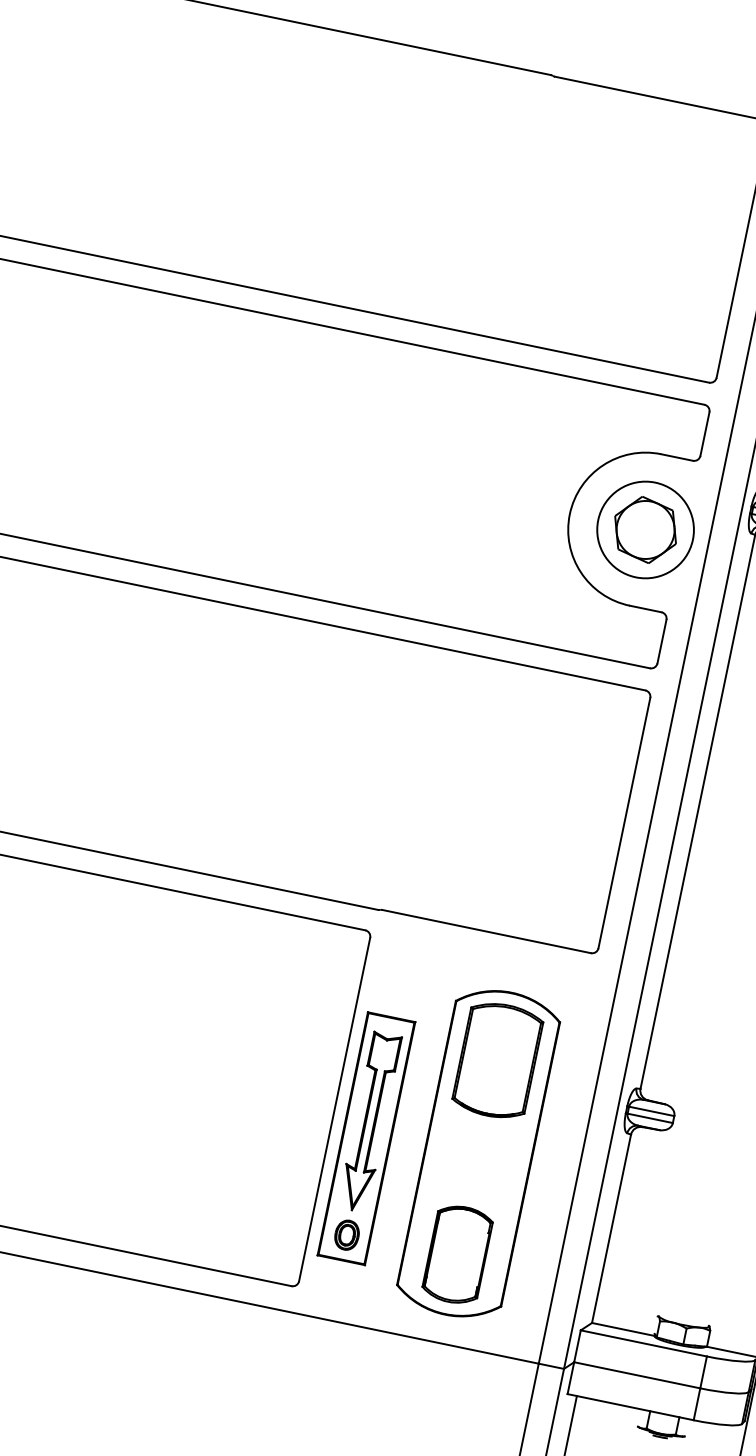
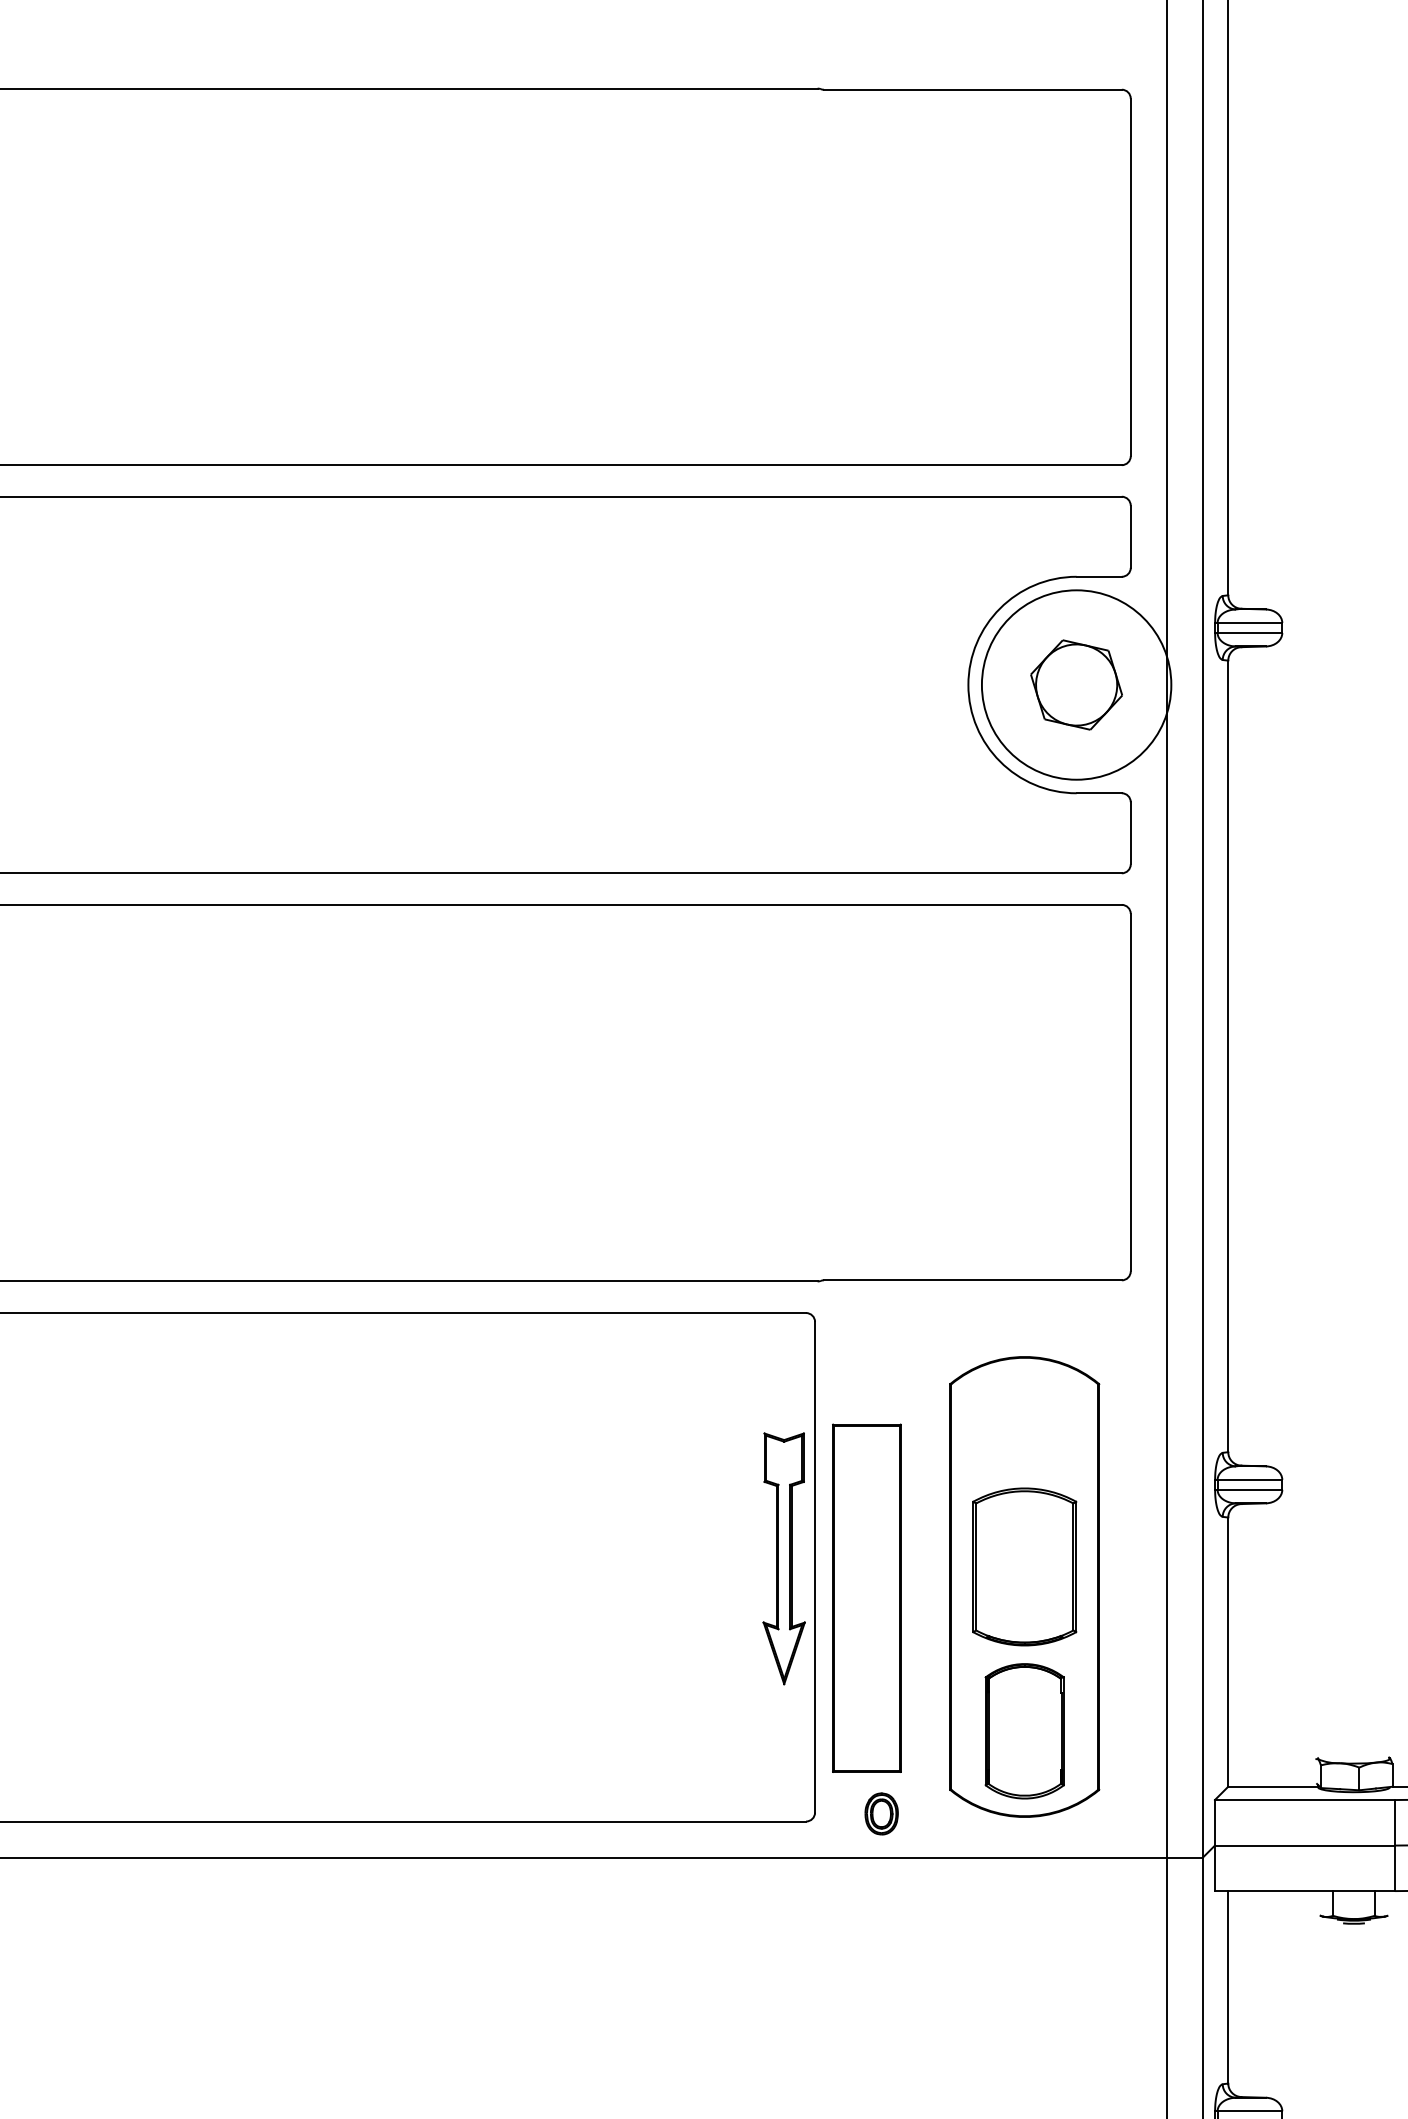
circle: (645, 529) -> (1076, 684), size x1.4
part: (497, 1060) -> (1024, 1566), moved
part: (369, 1122) -> (783, 1558), moved
part: (346, 1234) -> (881, 1813), moved

